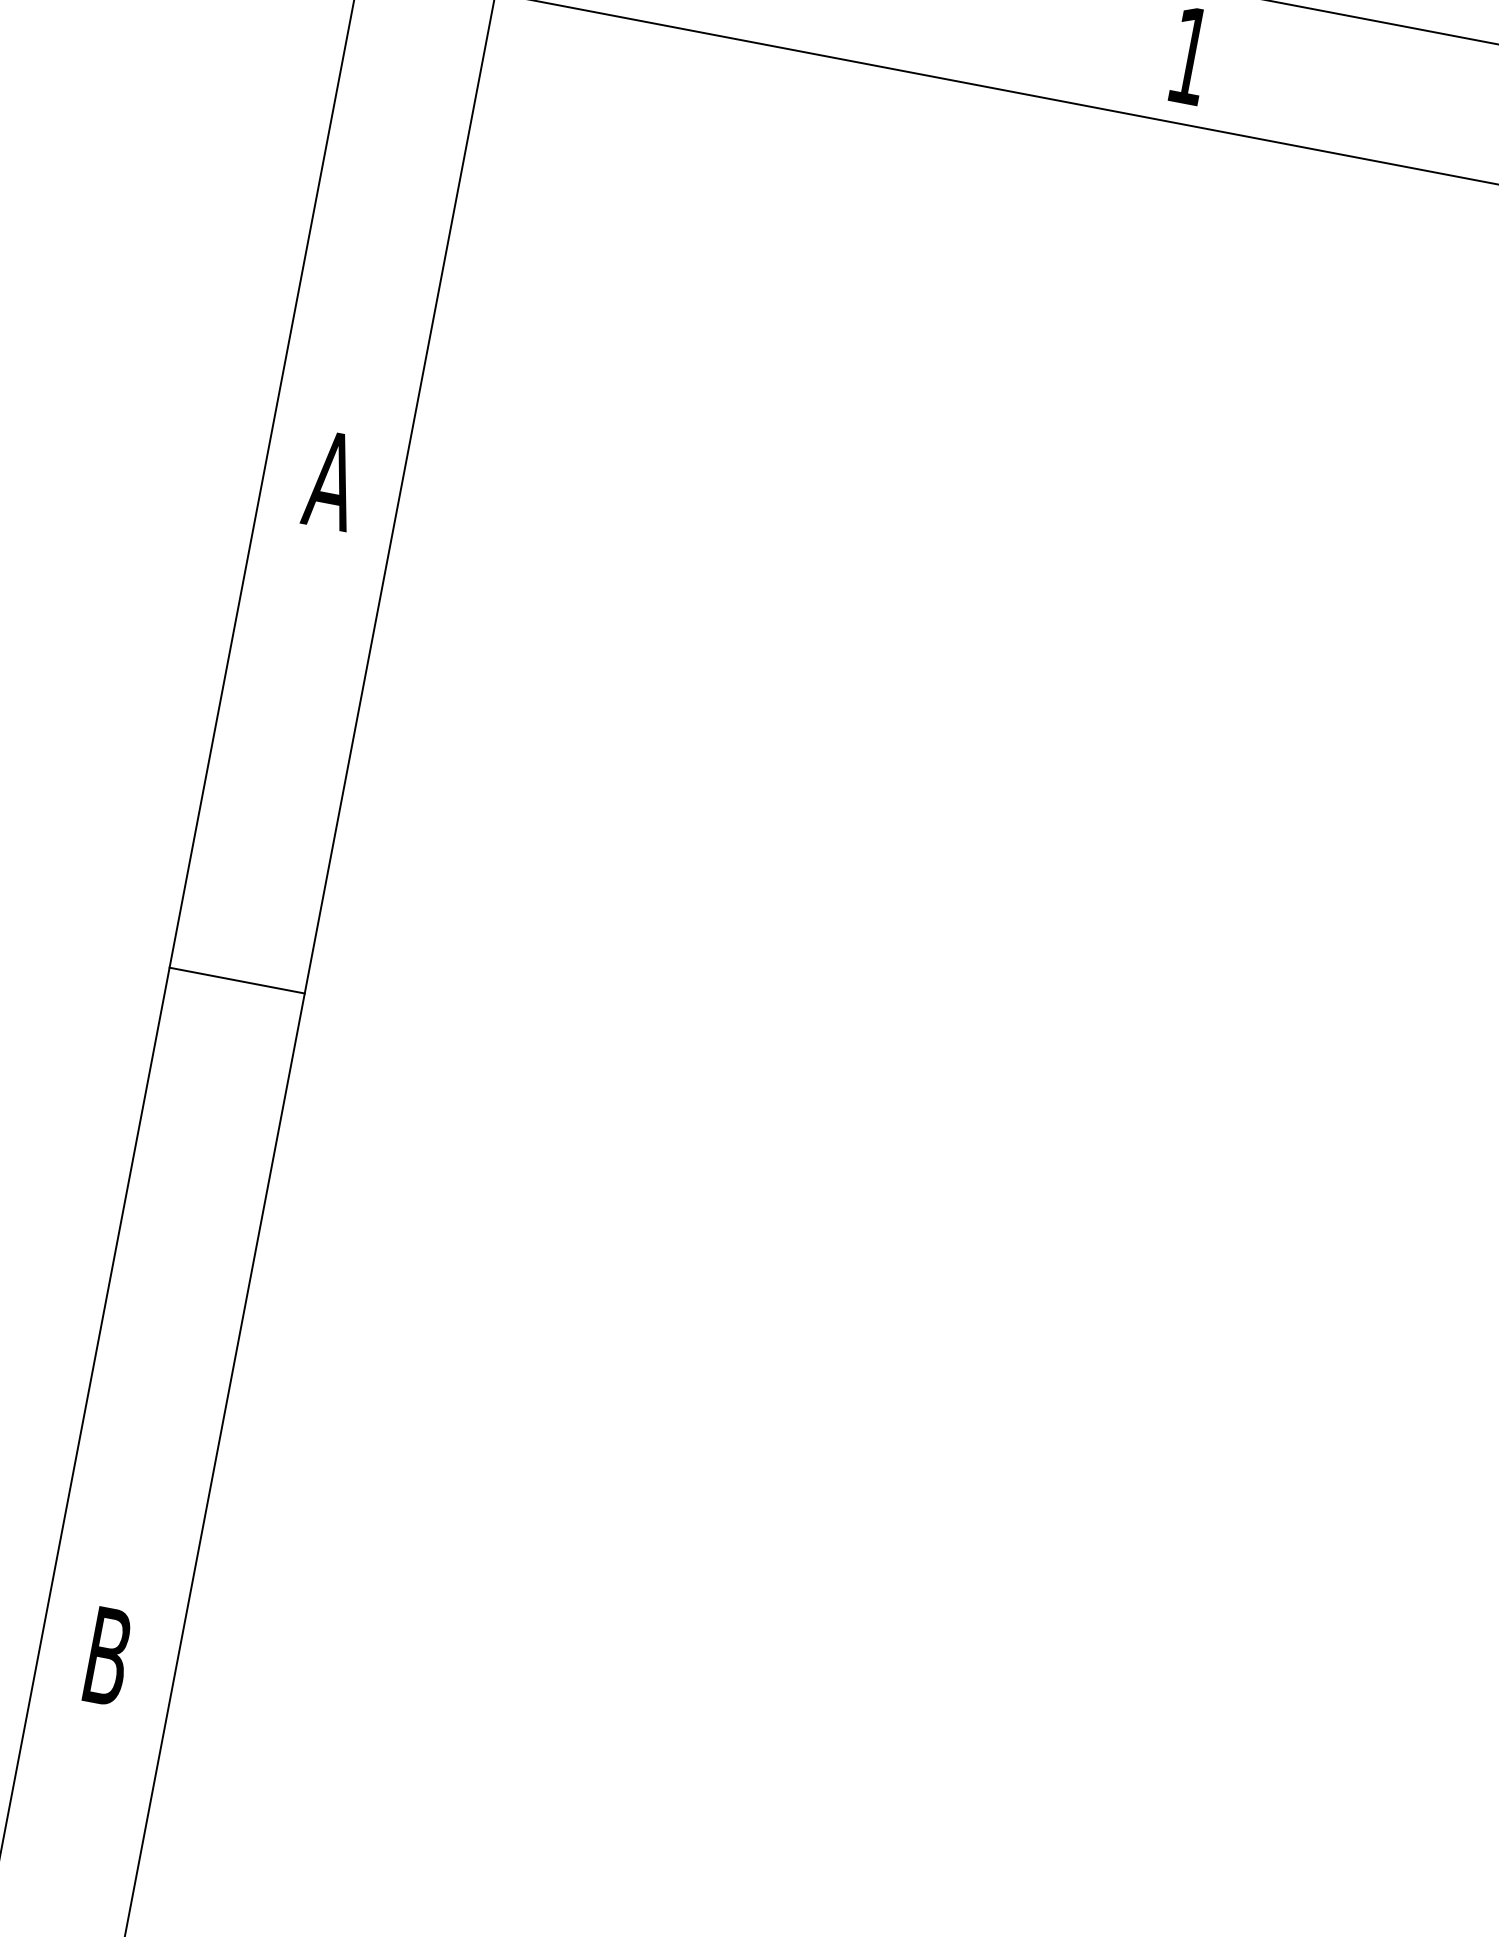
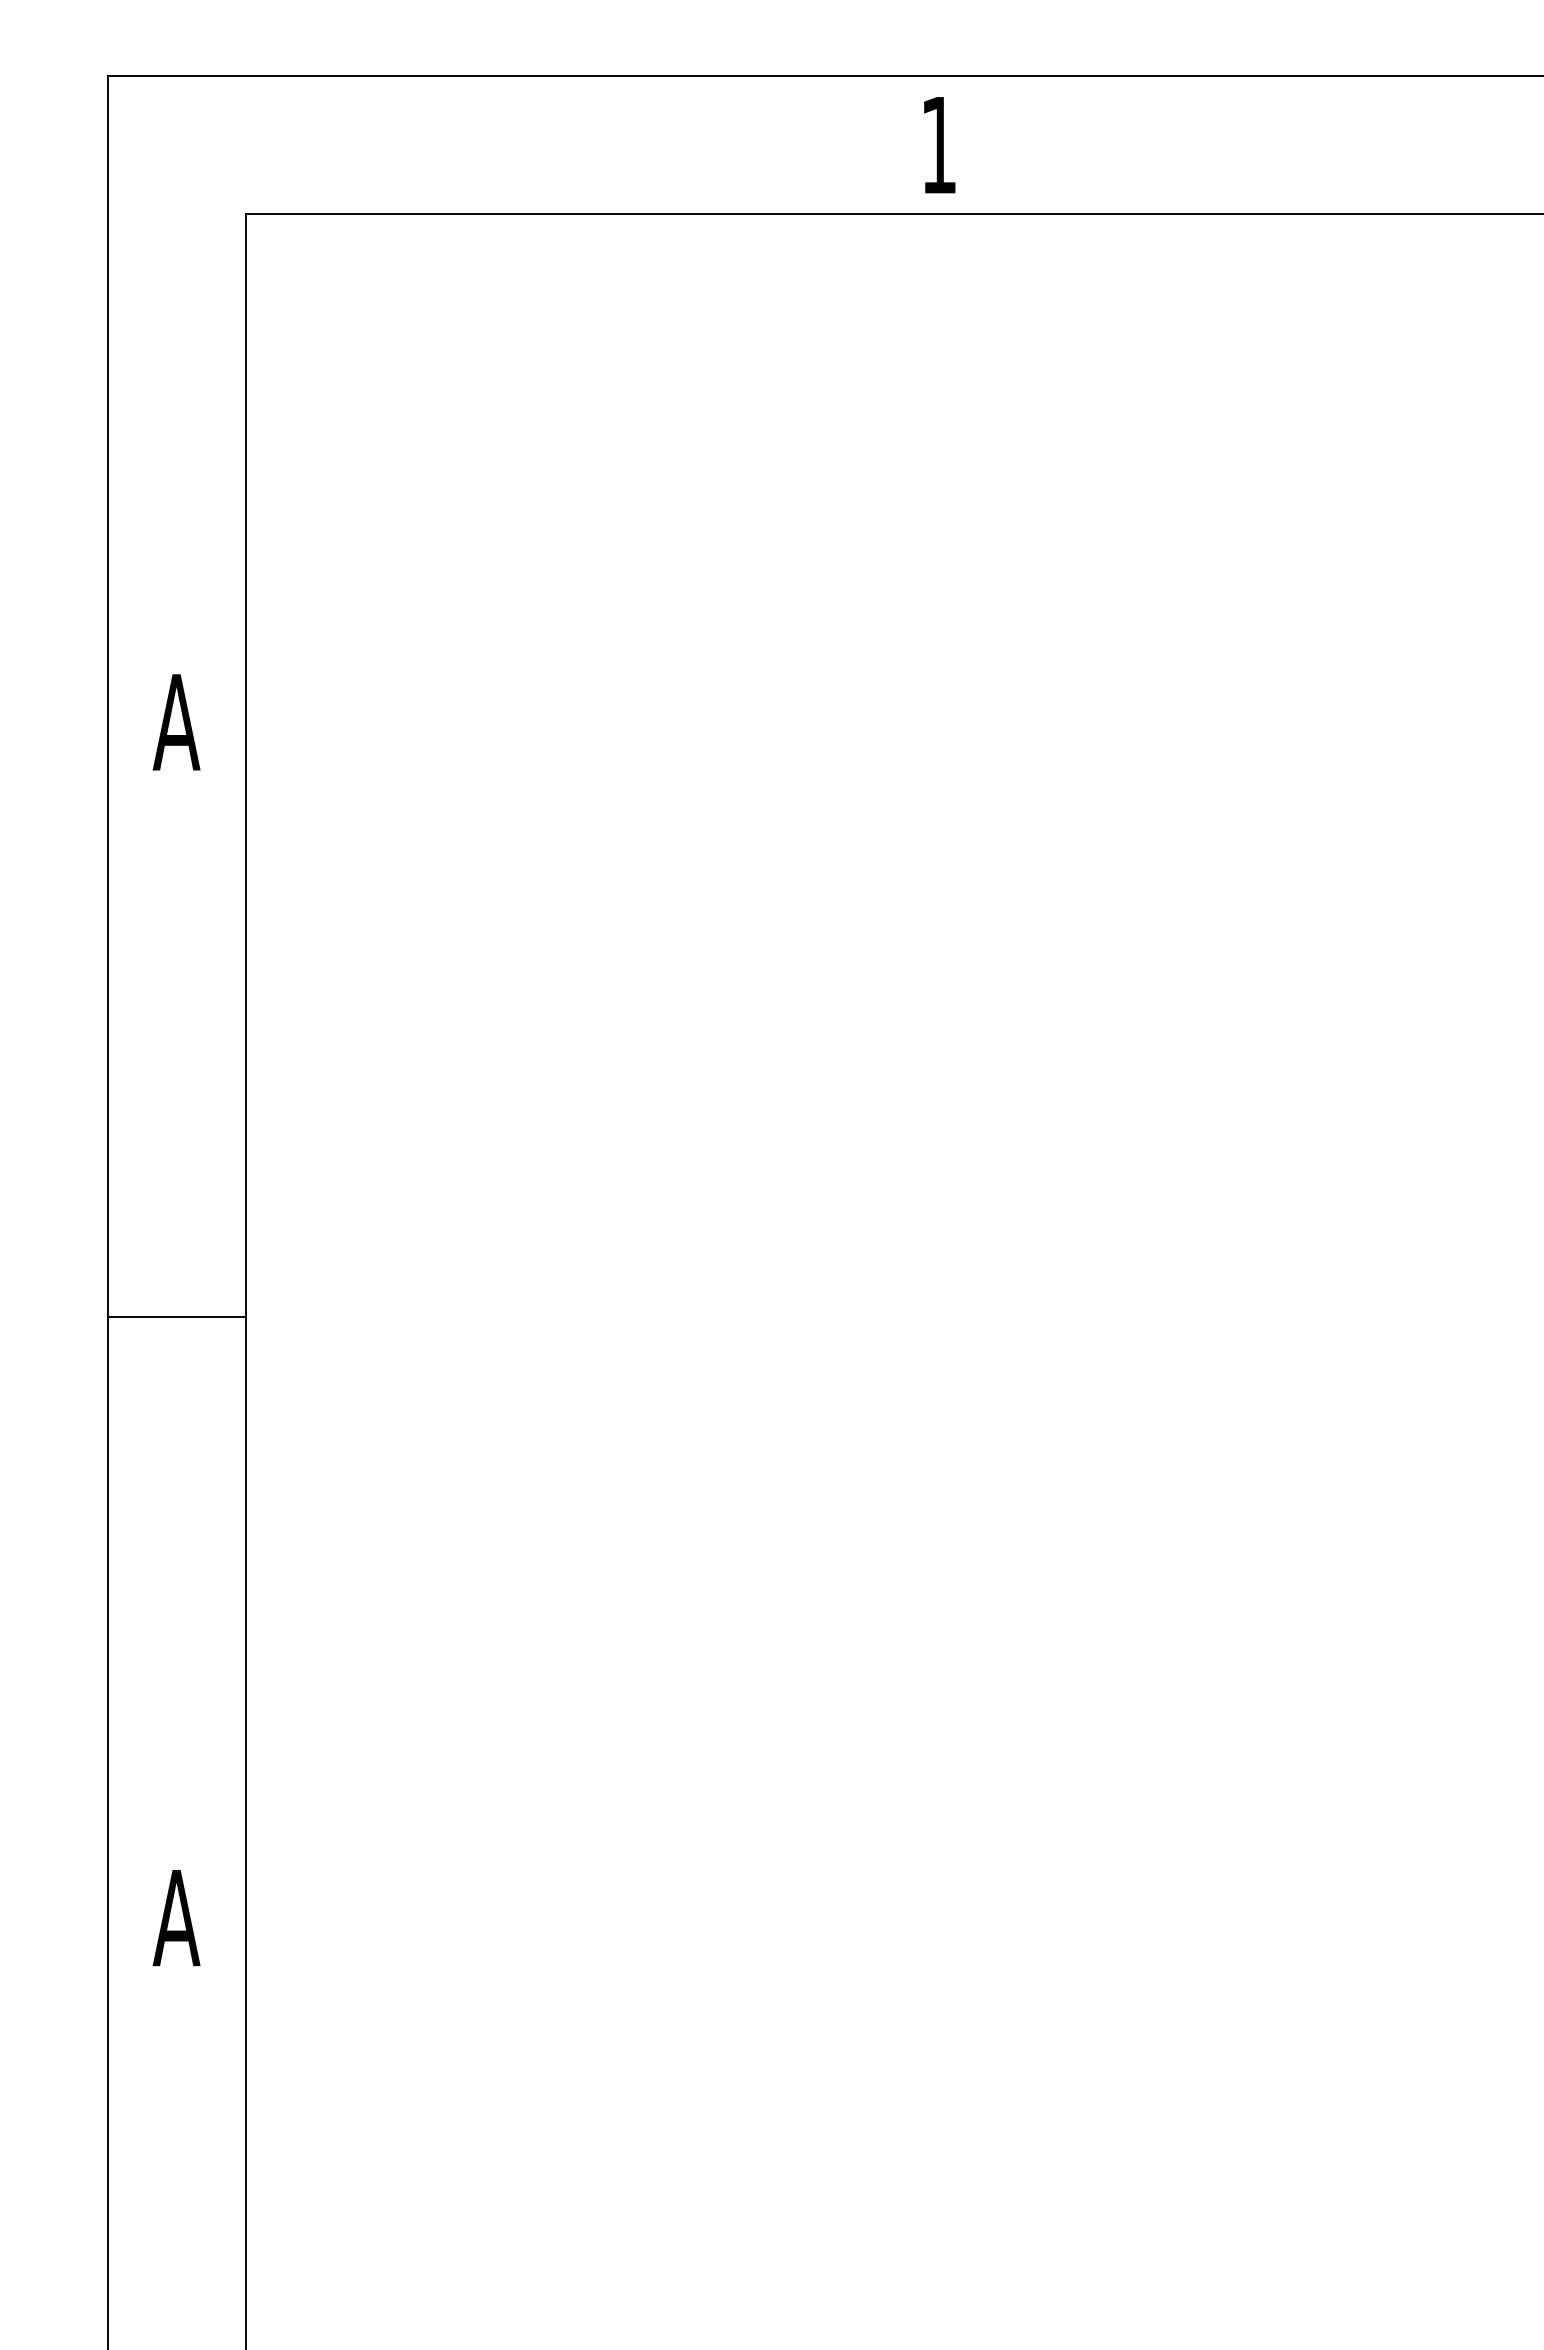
line: (236, 980) -> (176, 1316), moved
text: (107, 1657) -> (176, 1918), B -> A

